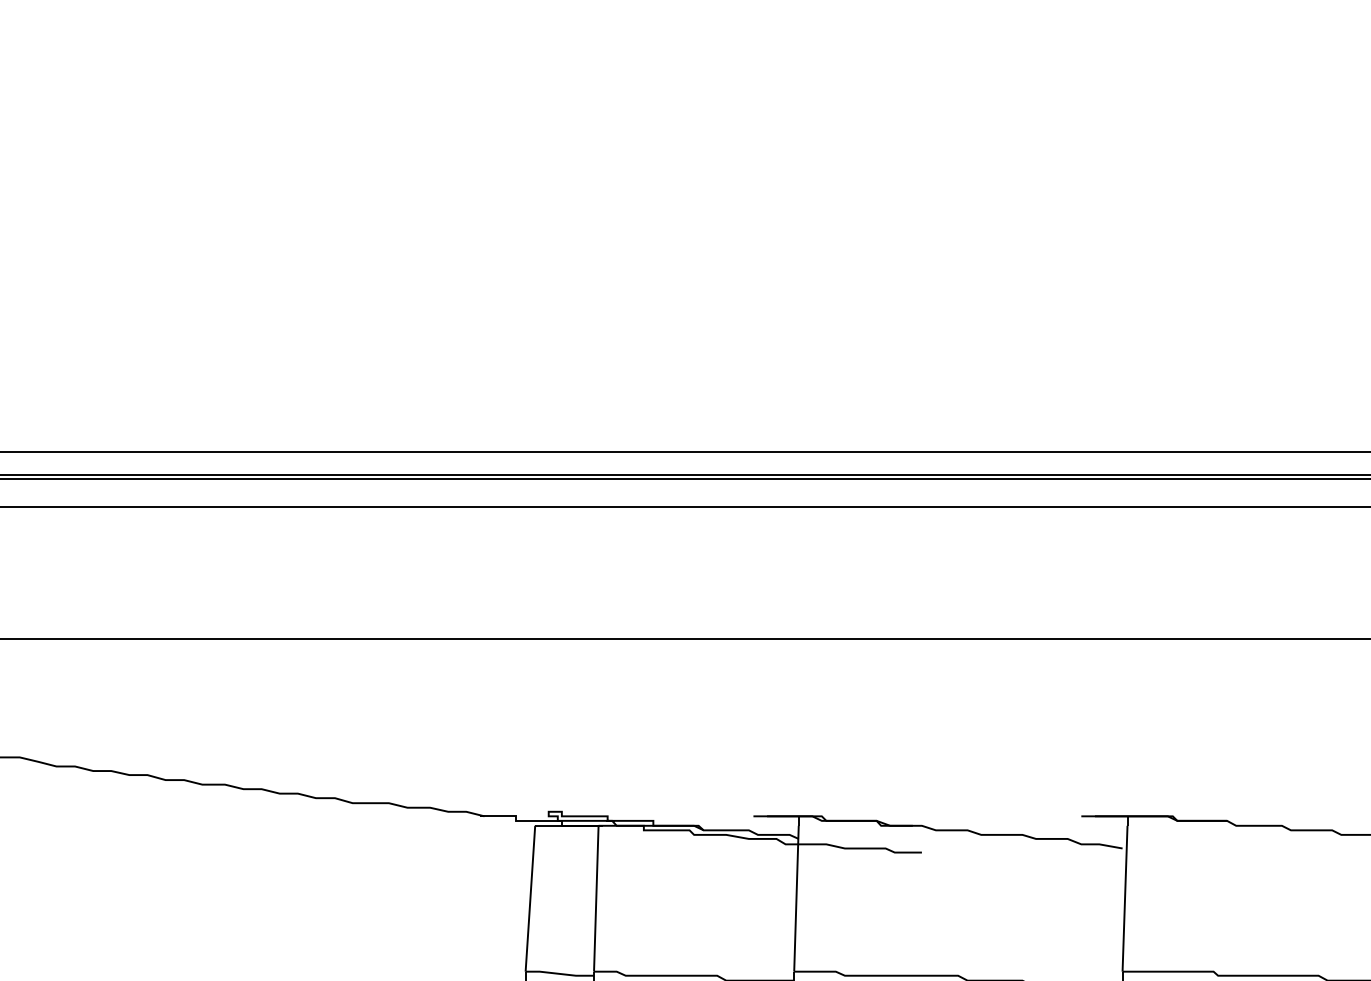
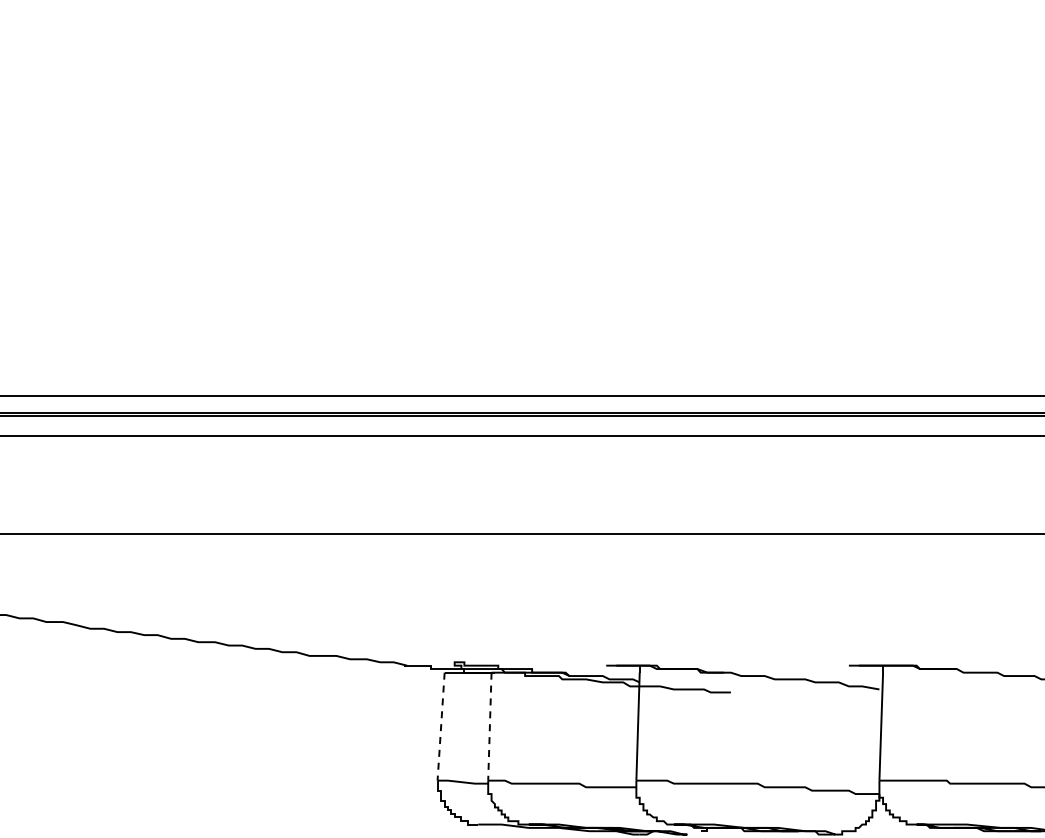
line: (530, 899) -> (441, 727), solid -> dashed
line: (595, 899) -> (489, 727), solid -> dashed

